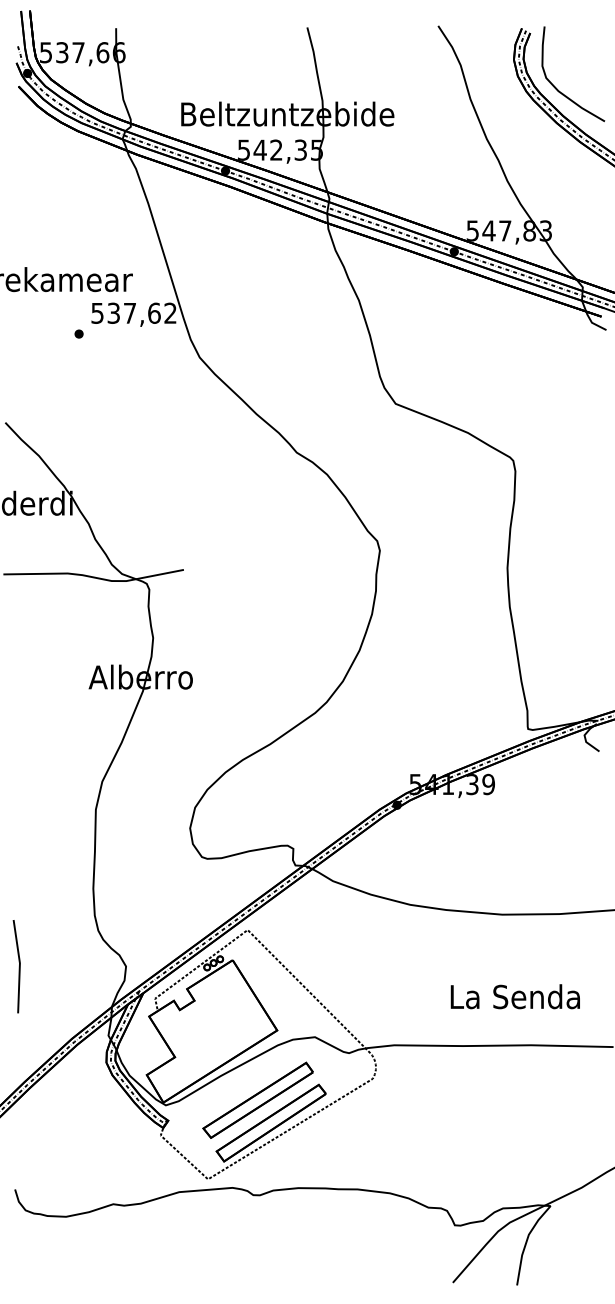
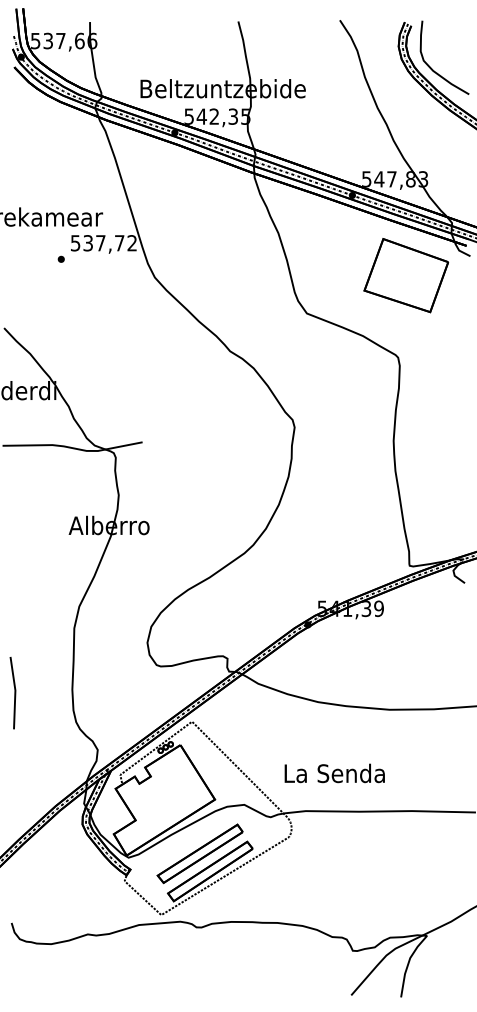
text: (154, 313) -> (119, 243), 537,62 -> 537,72
part: (524, 354) -> (406, 275), added
line: (18, 967) -> (14, 693), moved
text: (515, 996) -> (334, 773), moved

